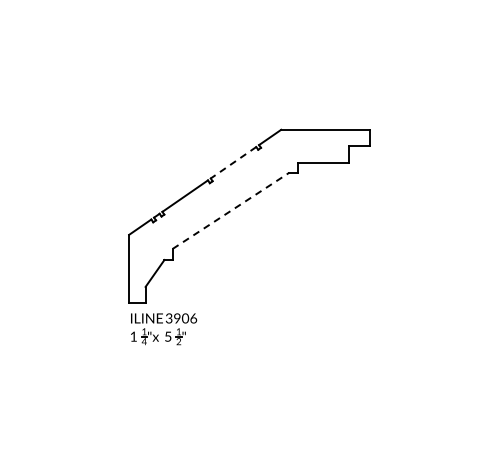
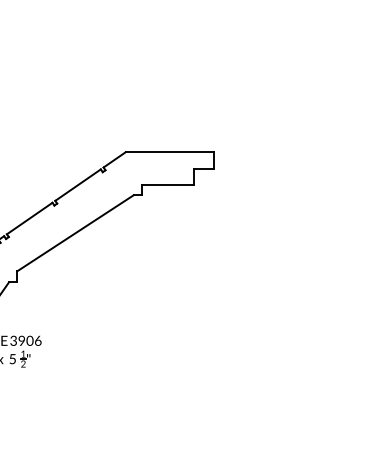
line: (233, 162) -> (78, 184), dashed -> solid
line: (231, 210) -> (76, 232), dashed -> solid

